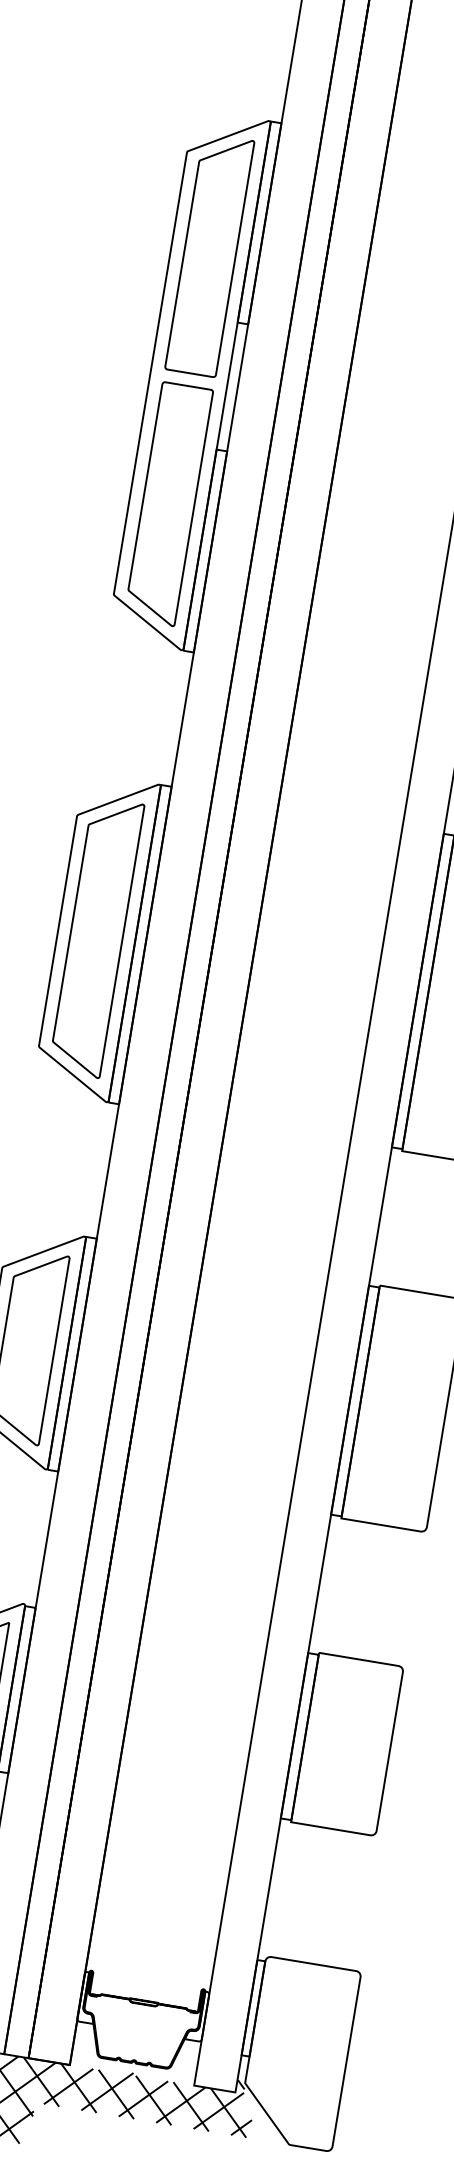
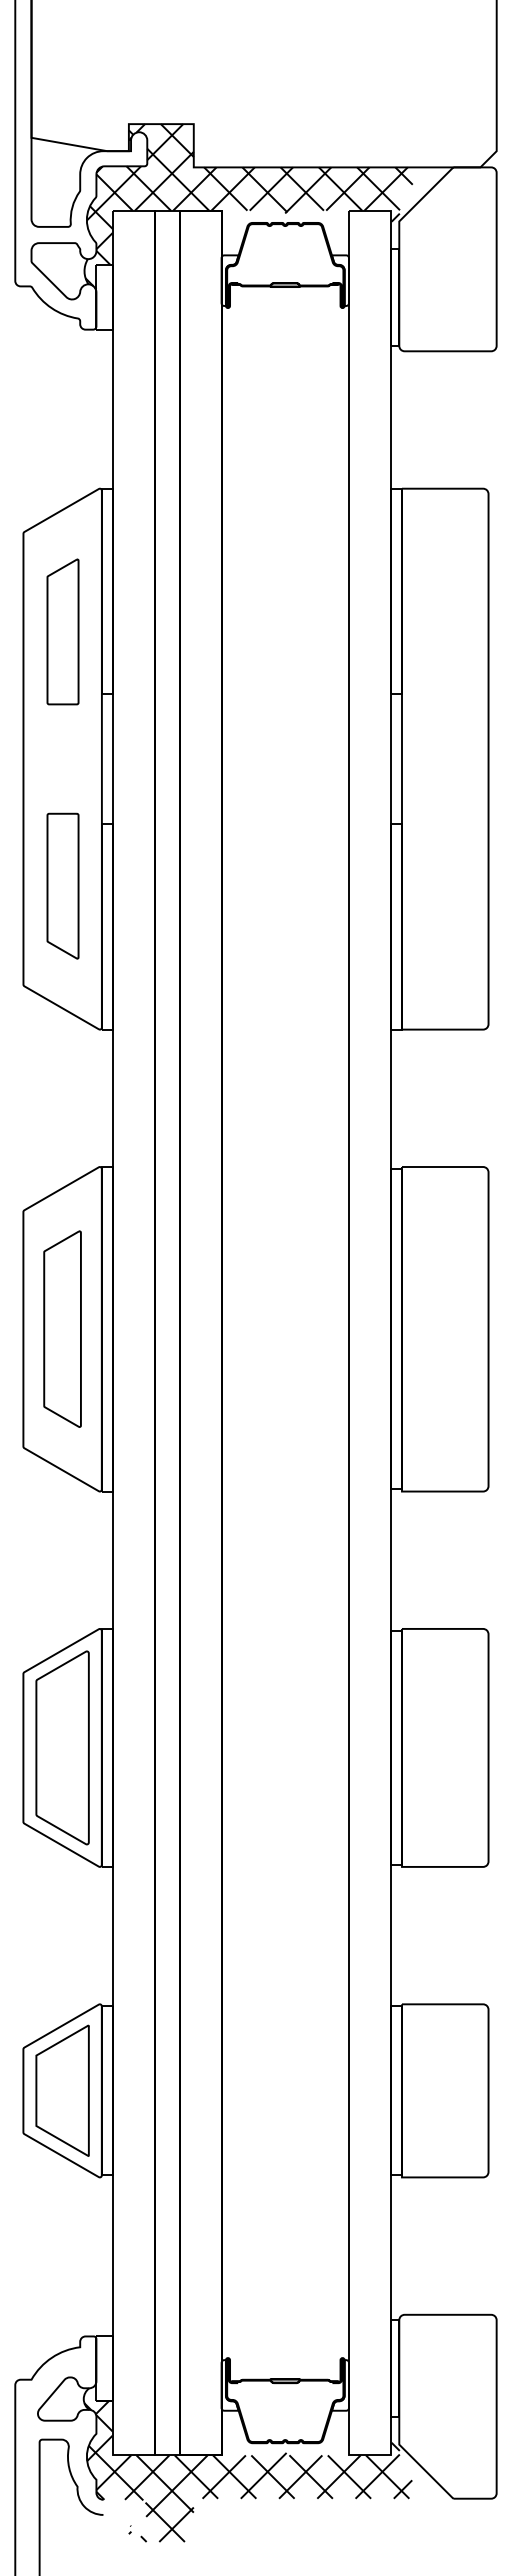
part: (209, 254) -> (62, 631), size x0.6
part: (168, 503) -> (62, 885), size x0.6
part: (96, 936) -> (62, 1328), size x0.7

